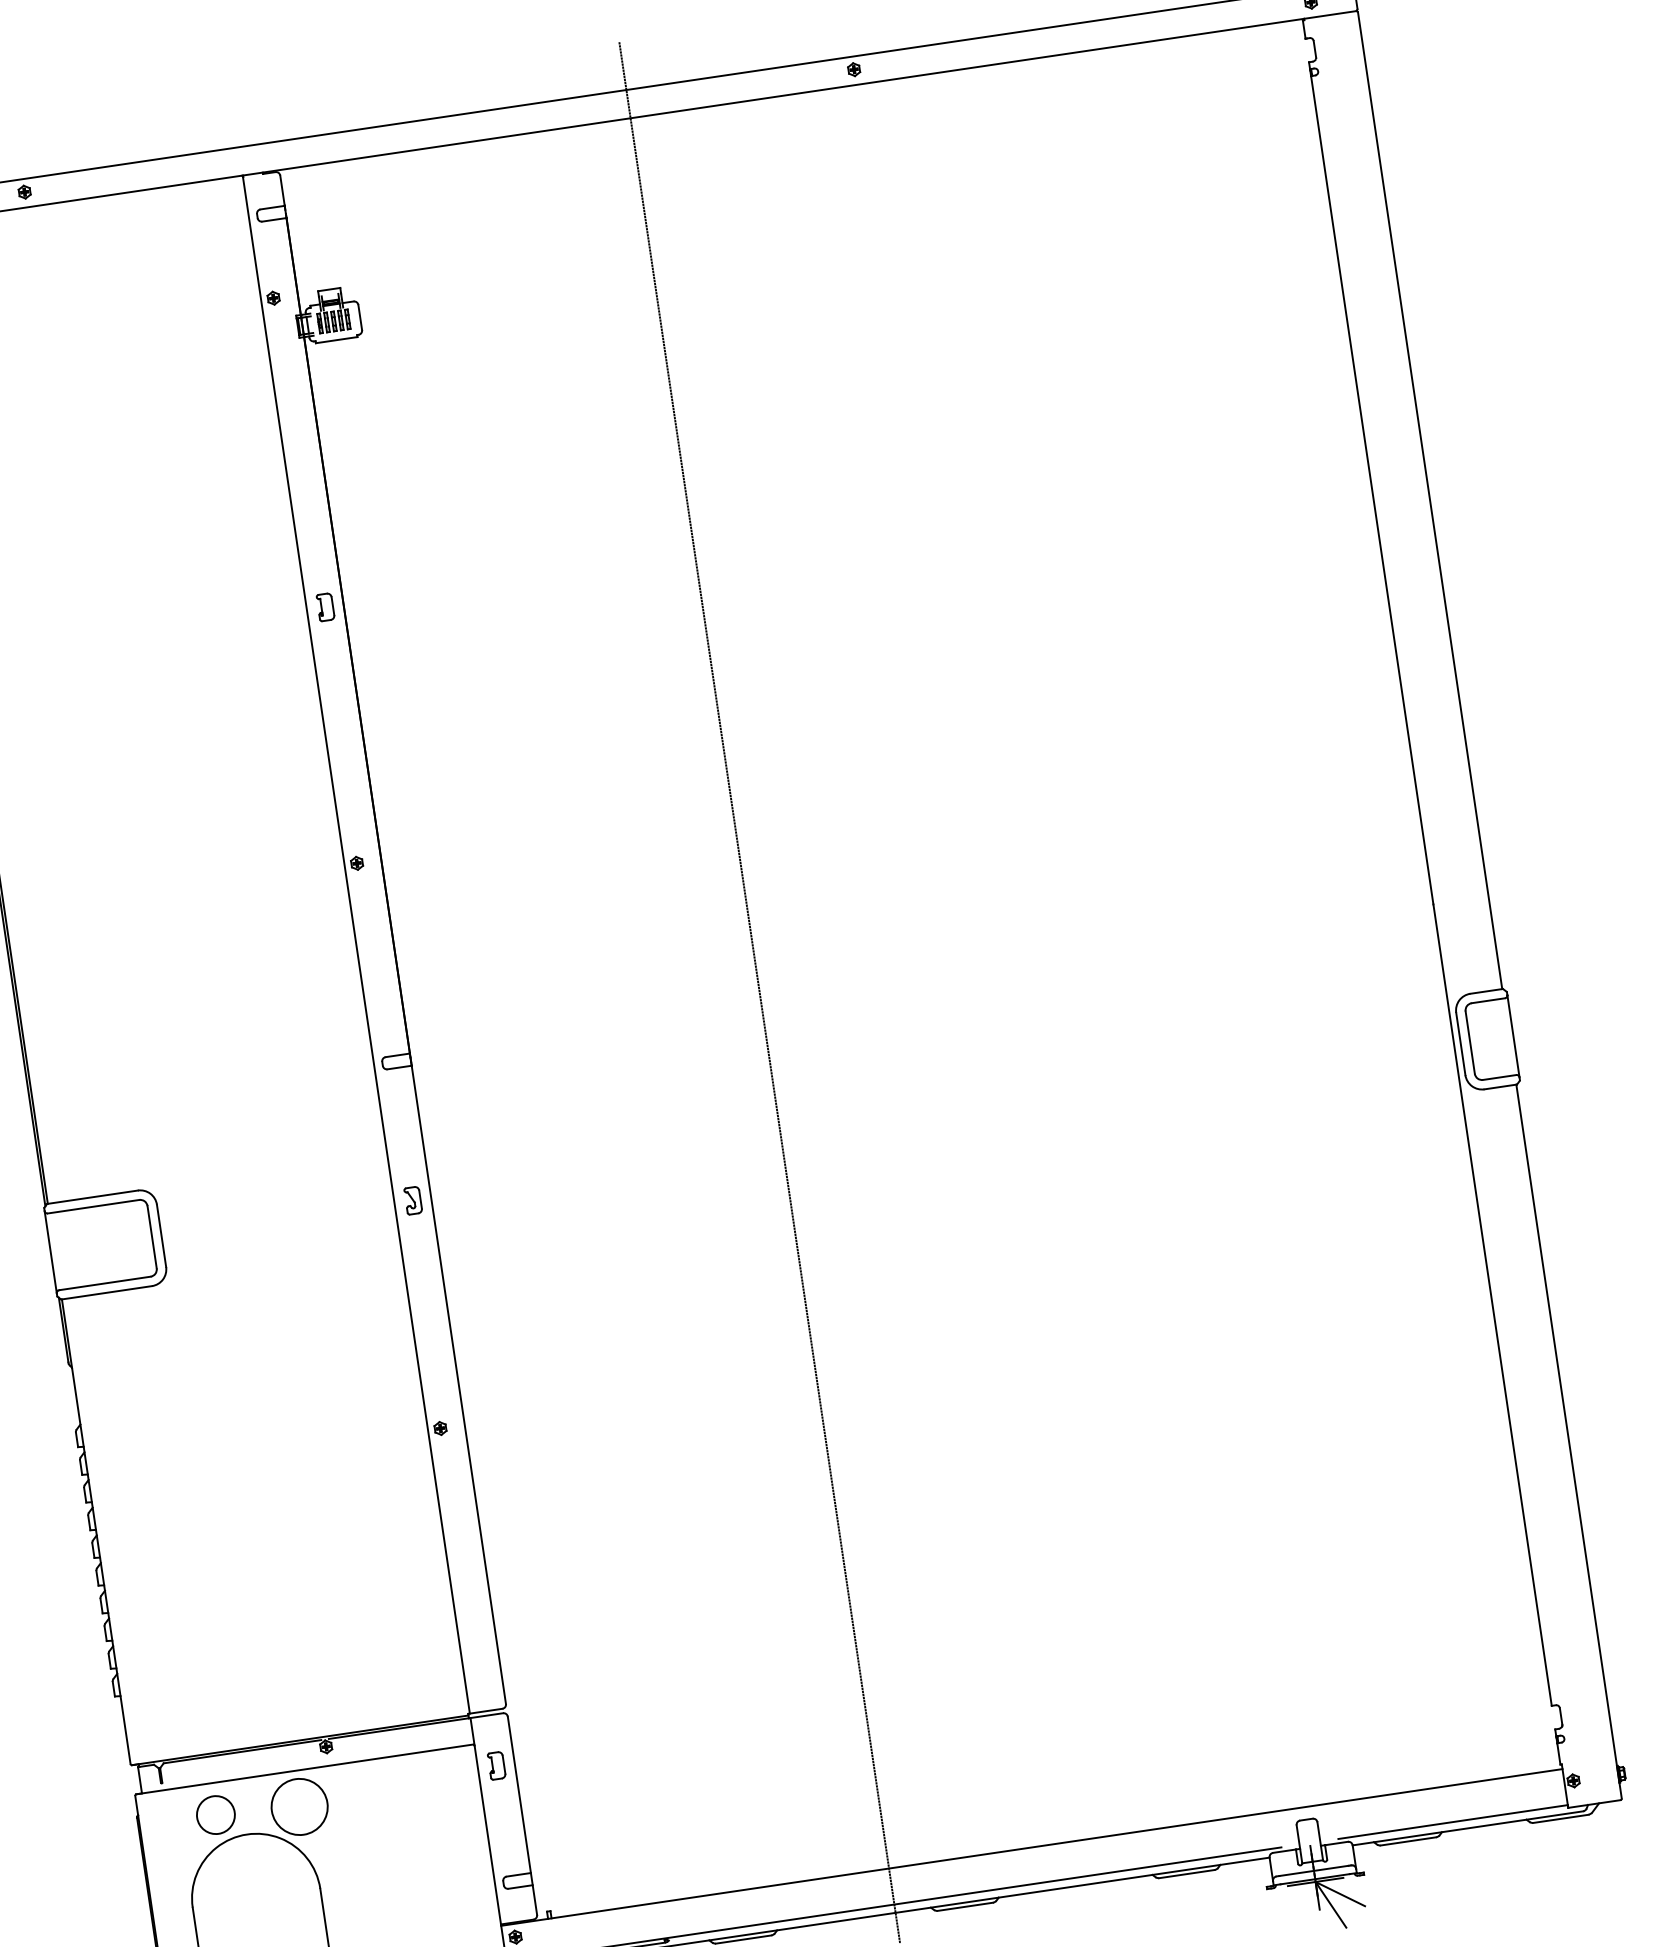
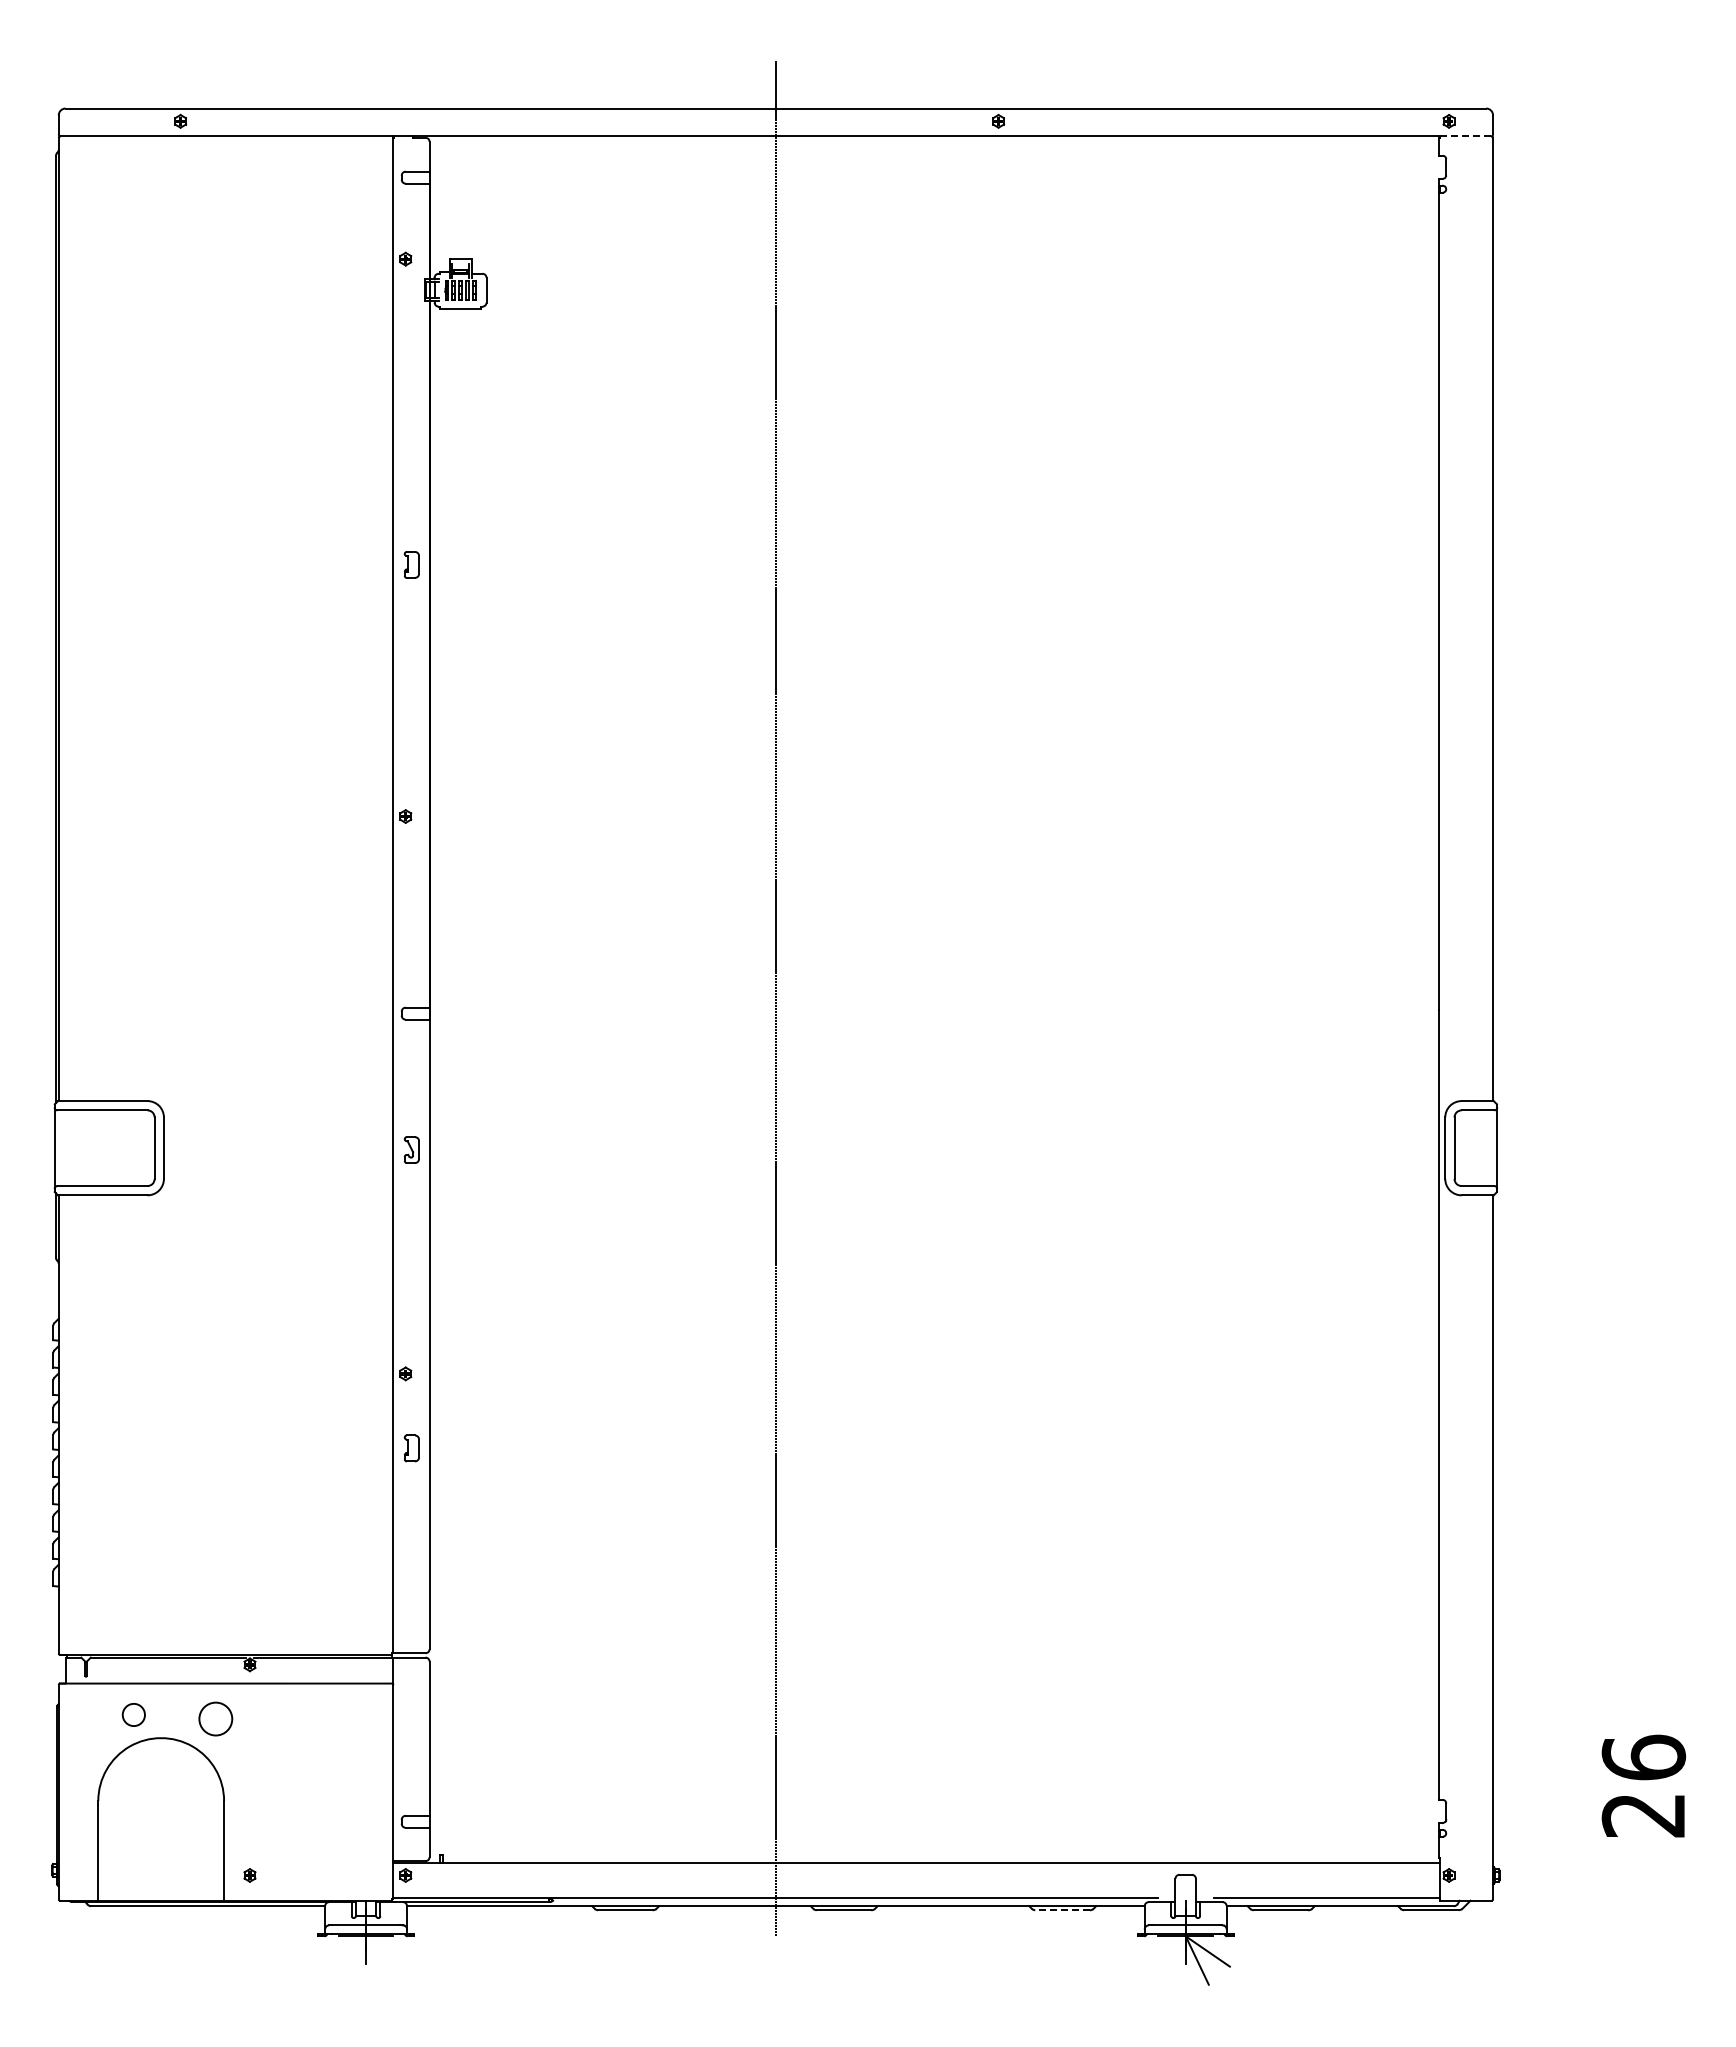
line: (1329, 15) -> (1465, 136), solid -> dashed
part: (496, 1765) -> (411, 1448), moved
circle: (299, 1806) -> (215, 1718), size x0.6
circle: (215, 1814) -> (133, 1714), size x0.6
line: (1186, 1874) -> (1062, 1910), solid -> dashed

